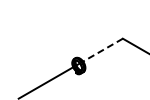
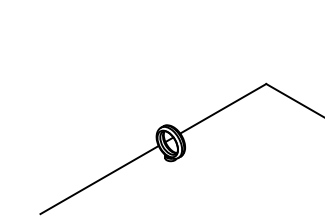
line: (103, 50) -> (224, 109), dashed -> solid

